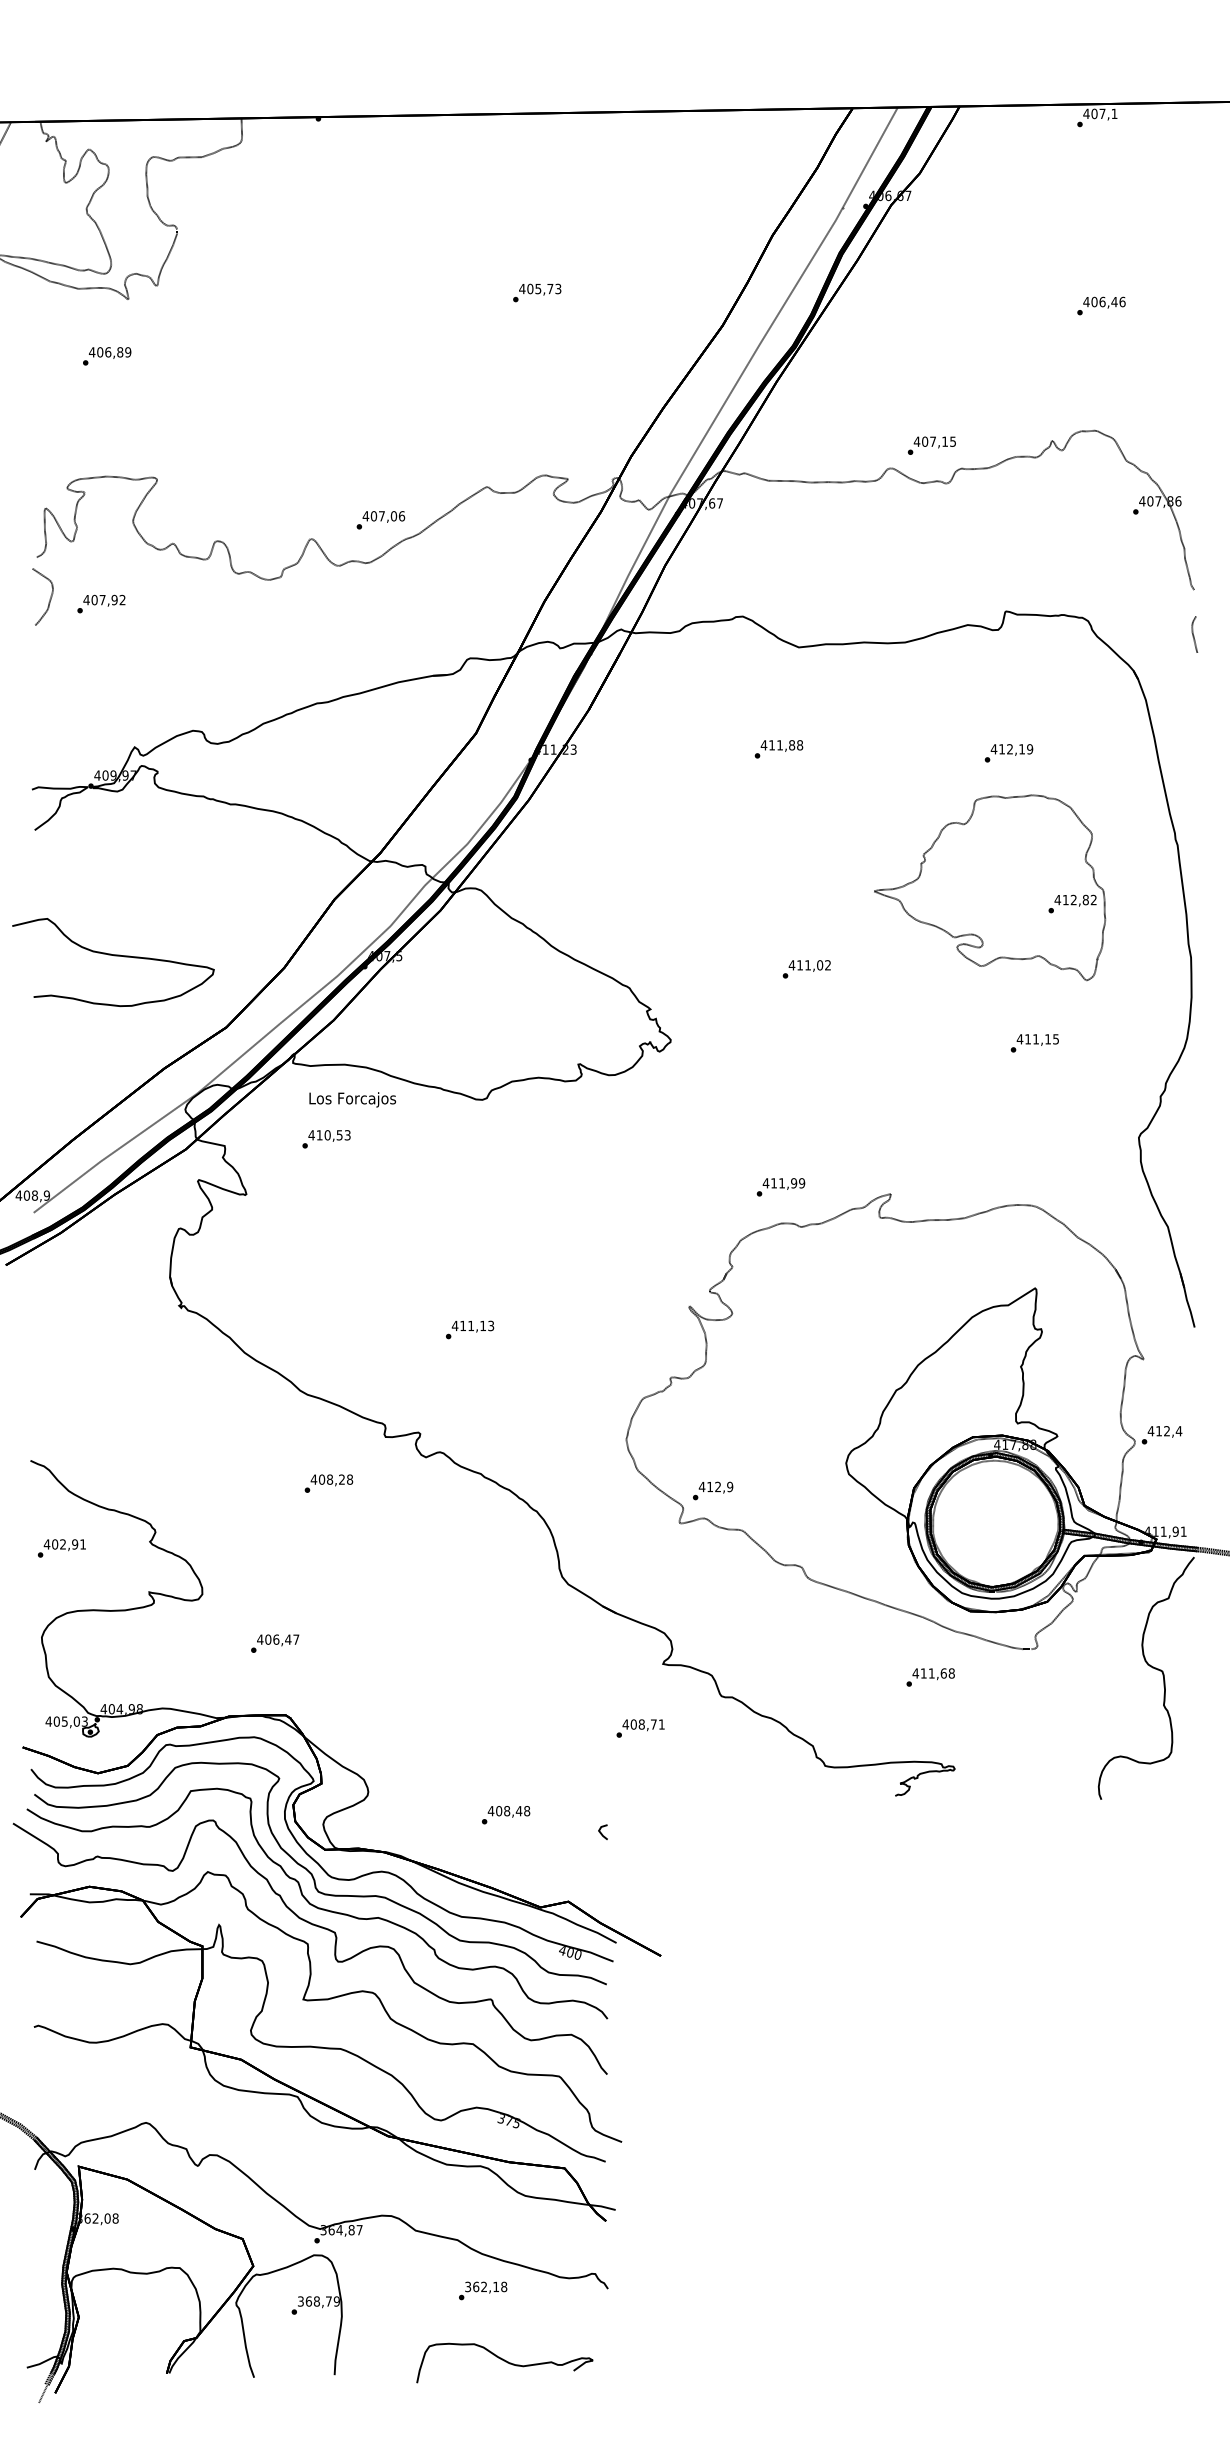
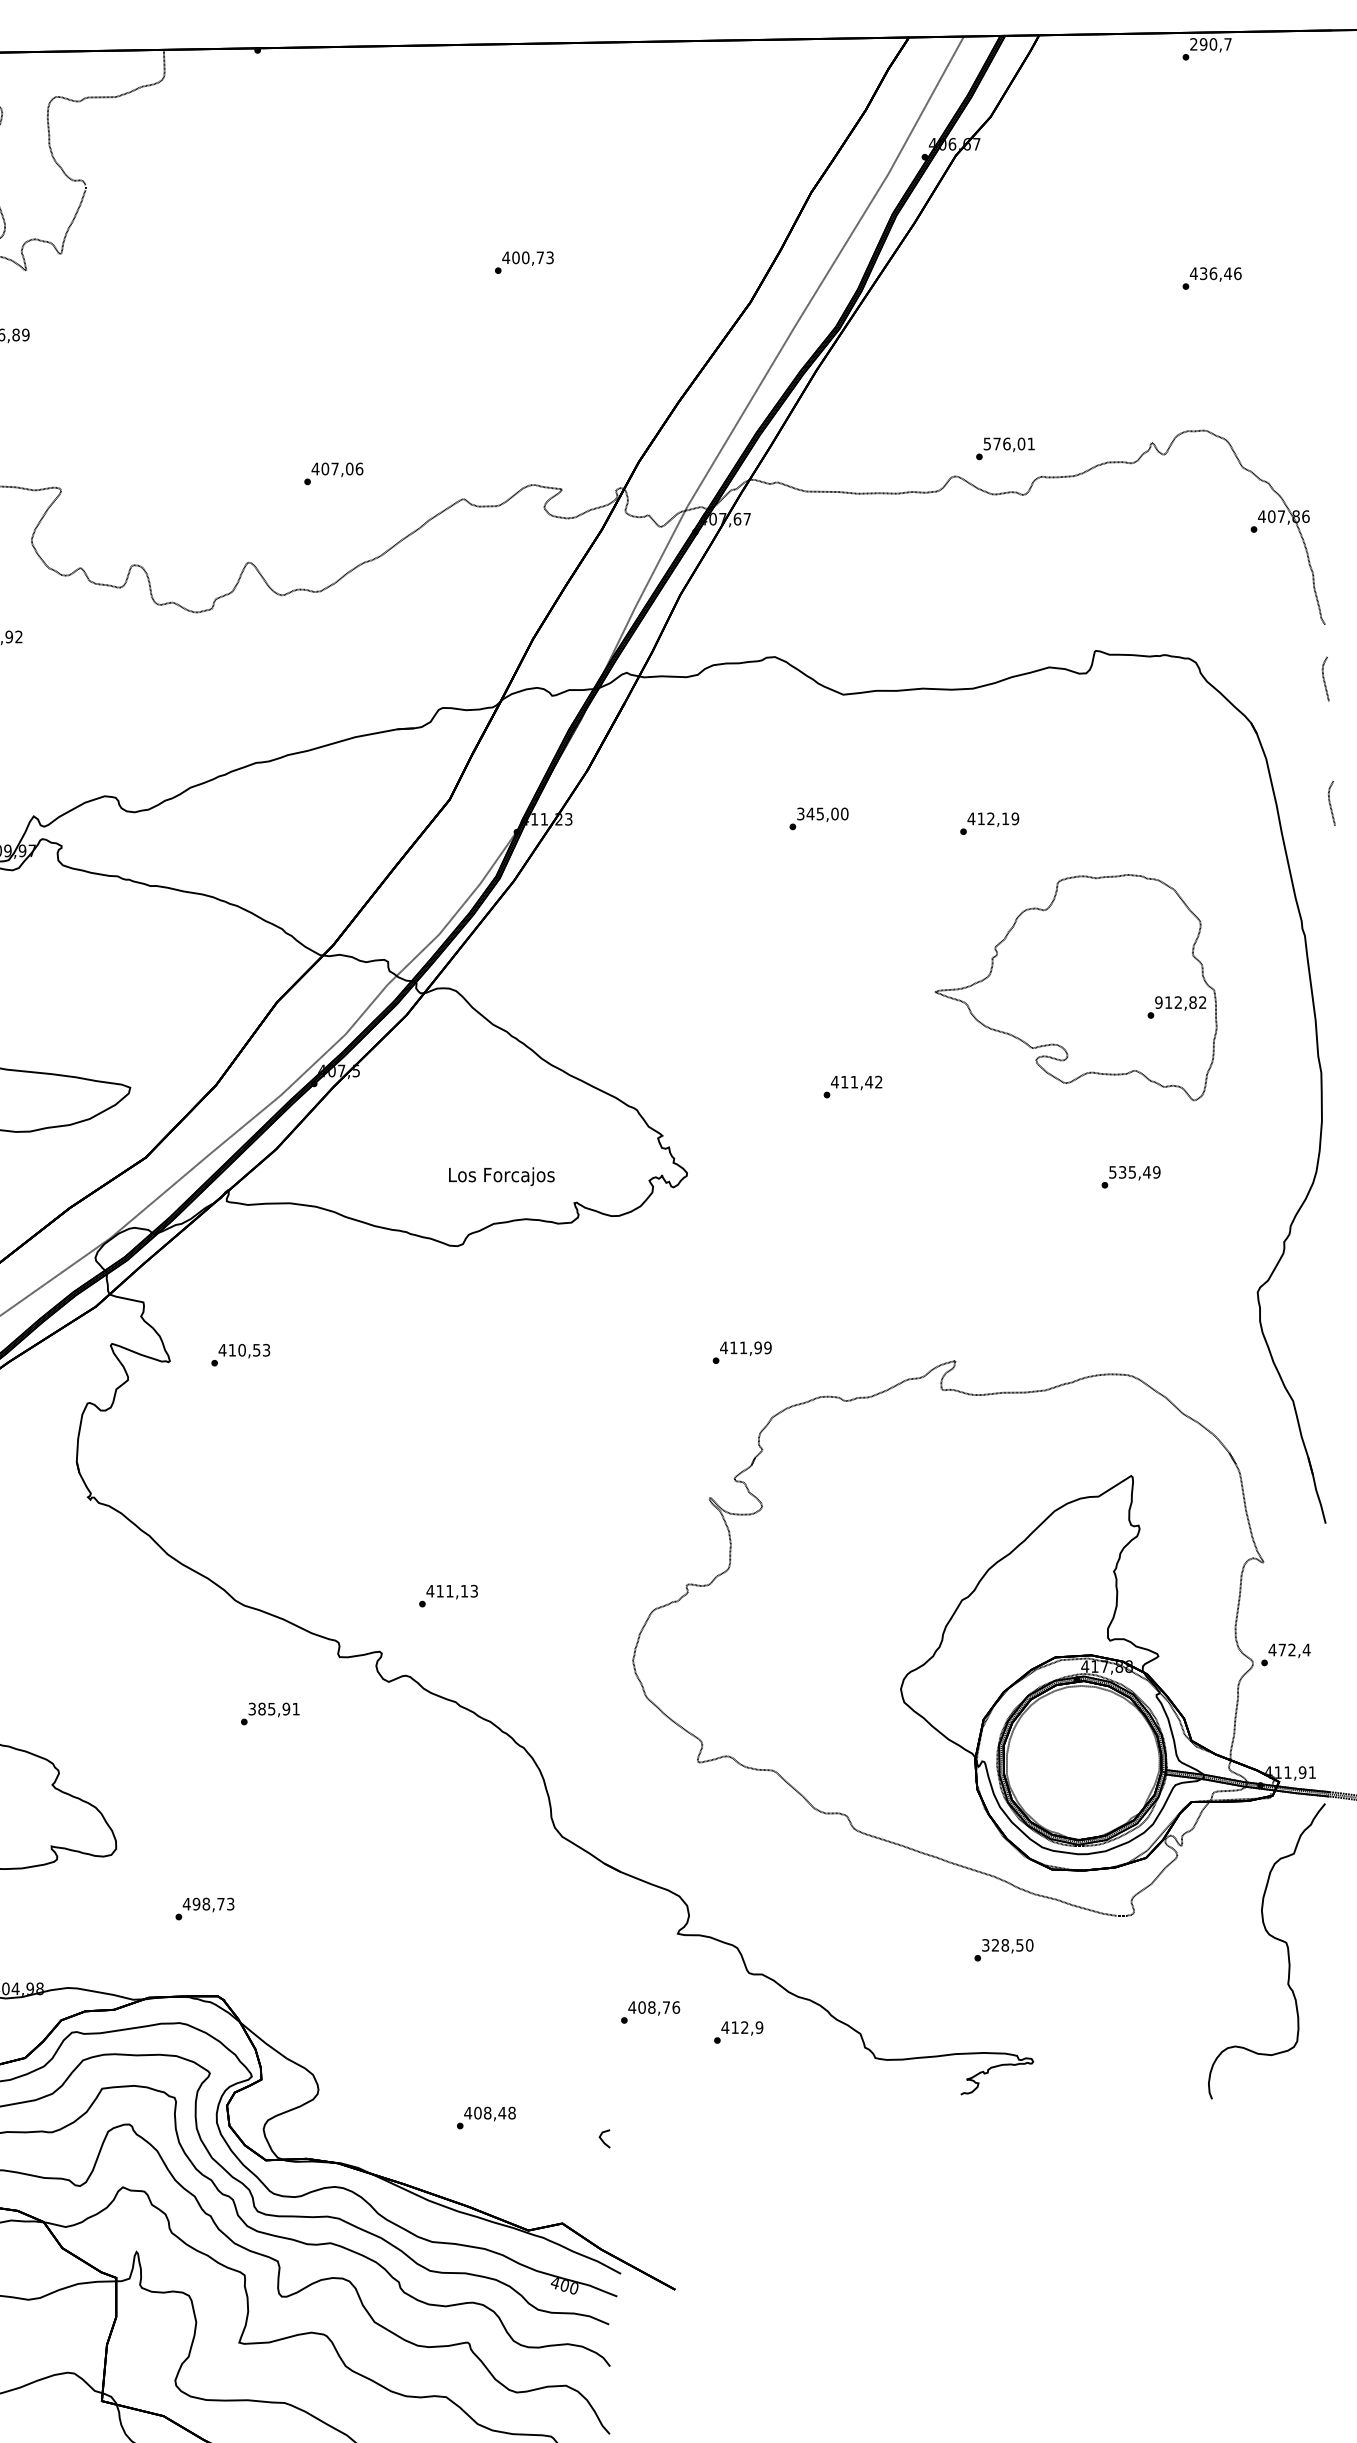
text: (1100, 113) -> (1210, 43), 407,1 -> 290,7
text: (538, 288) -> (525, 257), 405,73 -> 400,73
text: (1094, 301) -> (1203, 273), 406,46 -> 436,46
text: (934, 441) -> (1008, 443), 407,15 -> 576,01
text: (380, 520) -> (333, 474), moved
line: (1198, 736) -> (1330, 803), added
text: (781, 745) -> (822, 814), 411,88 -> 345,00
text: (1008, 753) -> (989, 823), moved
text: (1057, 899) -> (1158, 1001), 412,82 -> 912,82
text: (819, 965) -> (868, 1082), 411,02 -> 411,42
text: (1037, 1039) -> (1134, 1172), 411,15 -> 535,49
text: (352, 1099) -> (501, 1176), moved
text: (326, 1139) -> (240, 1355), moved
text: (780, 1187) -> (741, 1352), moved
text: (470, 1329) -> (449, 1595), moved
text: (1158, 1431) -> (1281, 1650), 412,4 -> 472,4
text: (331, 1479) -> (273, 1708), 408,28 -> 385,91
text: (713, 1490) -> (739, 2031), moved
text: (282, 1639) -> (213, 1903), 406,47 -> 498,73
text: (933, 1673) -> (1007, 1945), 411,68 -> 328,50
text: (661, 1724) -> (675, 2007), 408,71 -> 408,76

